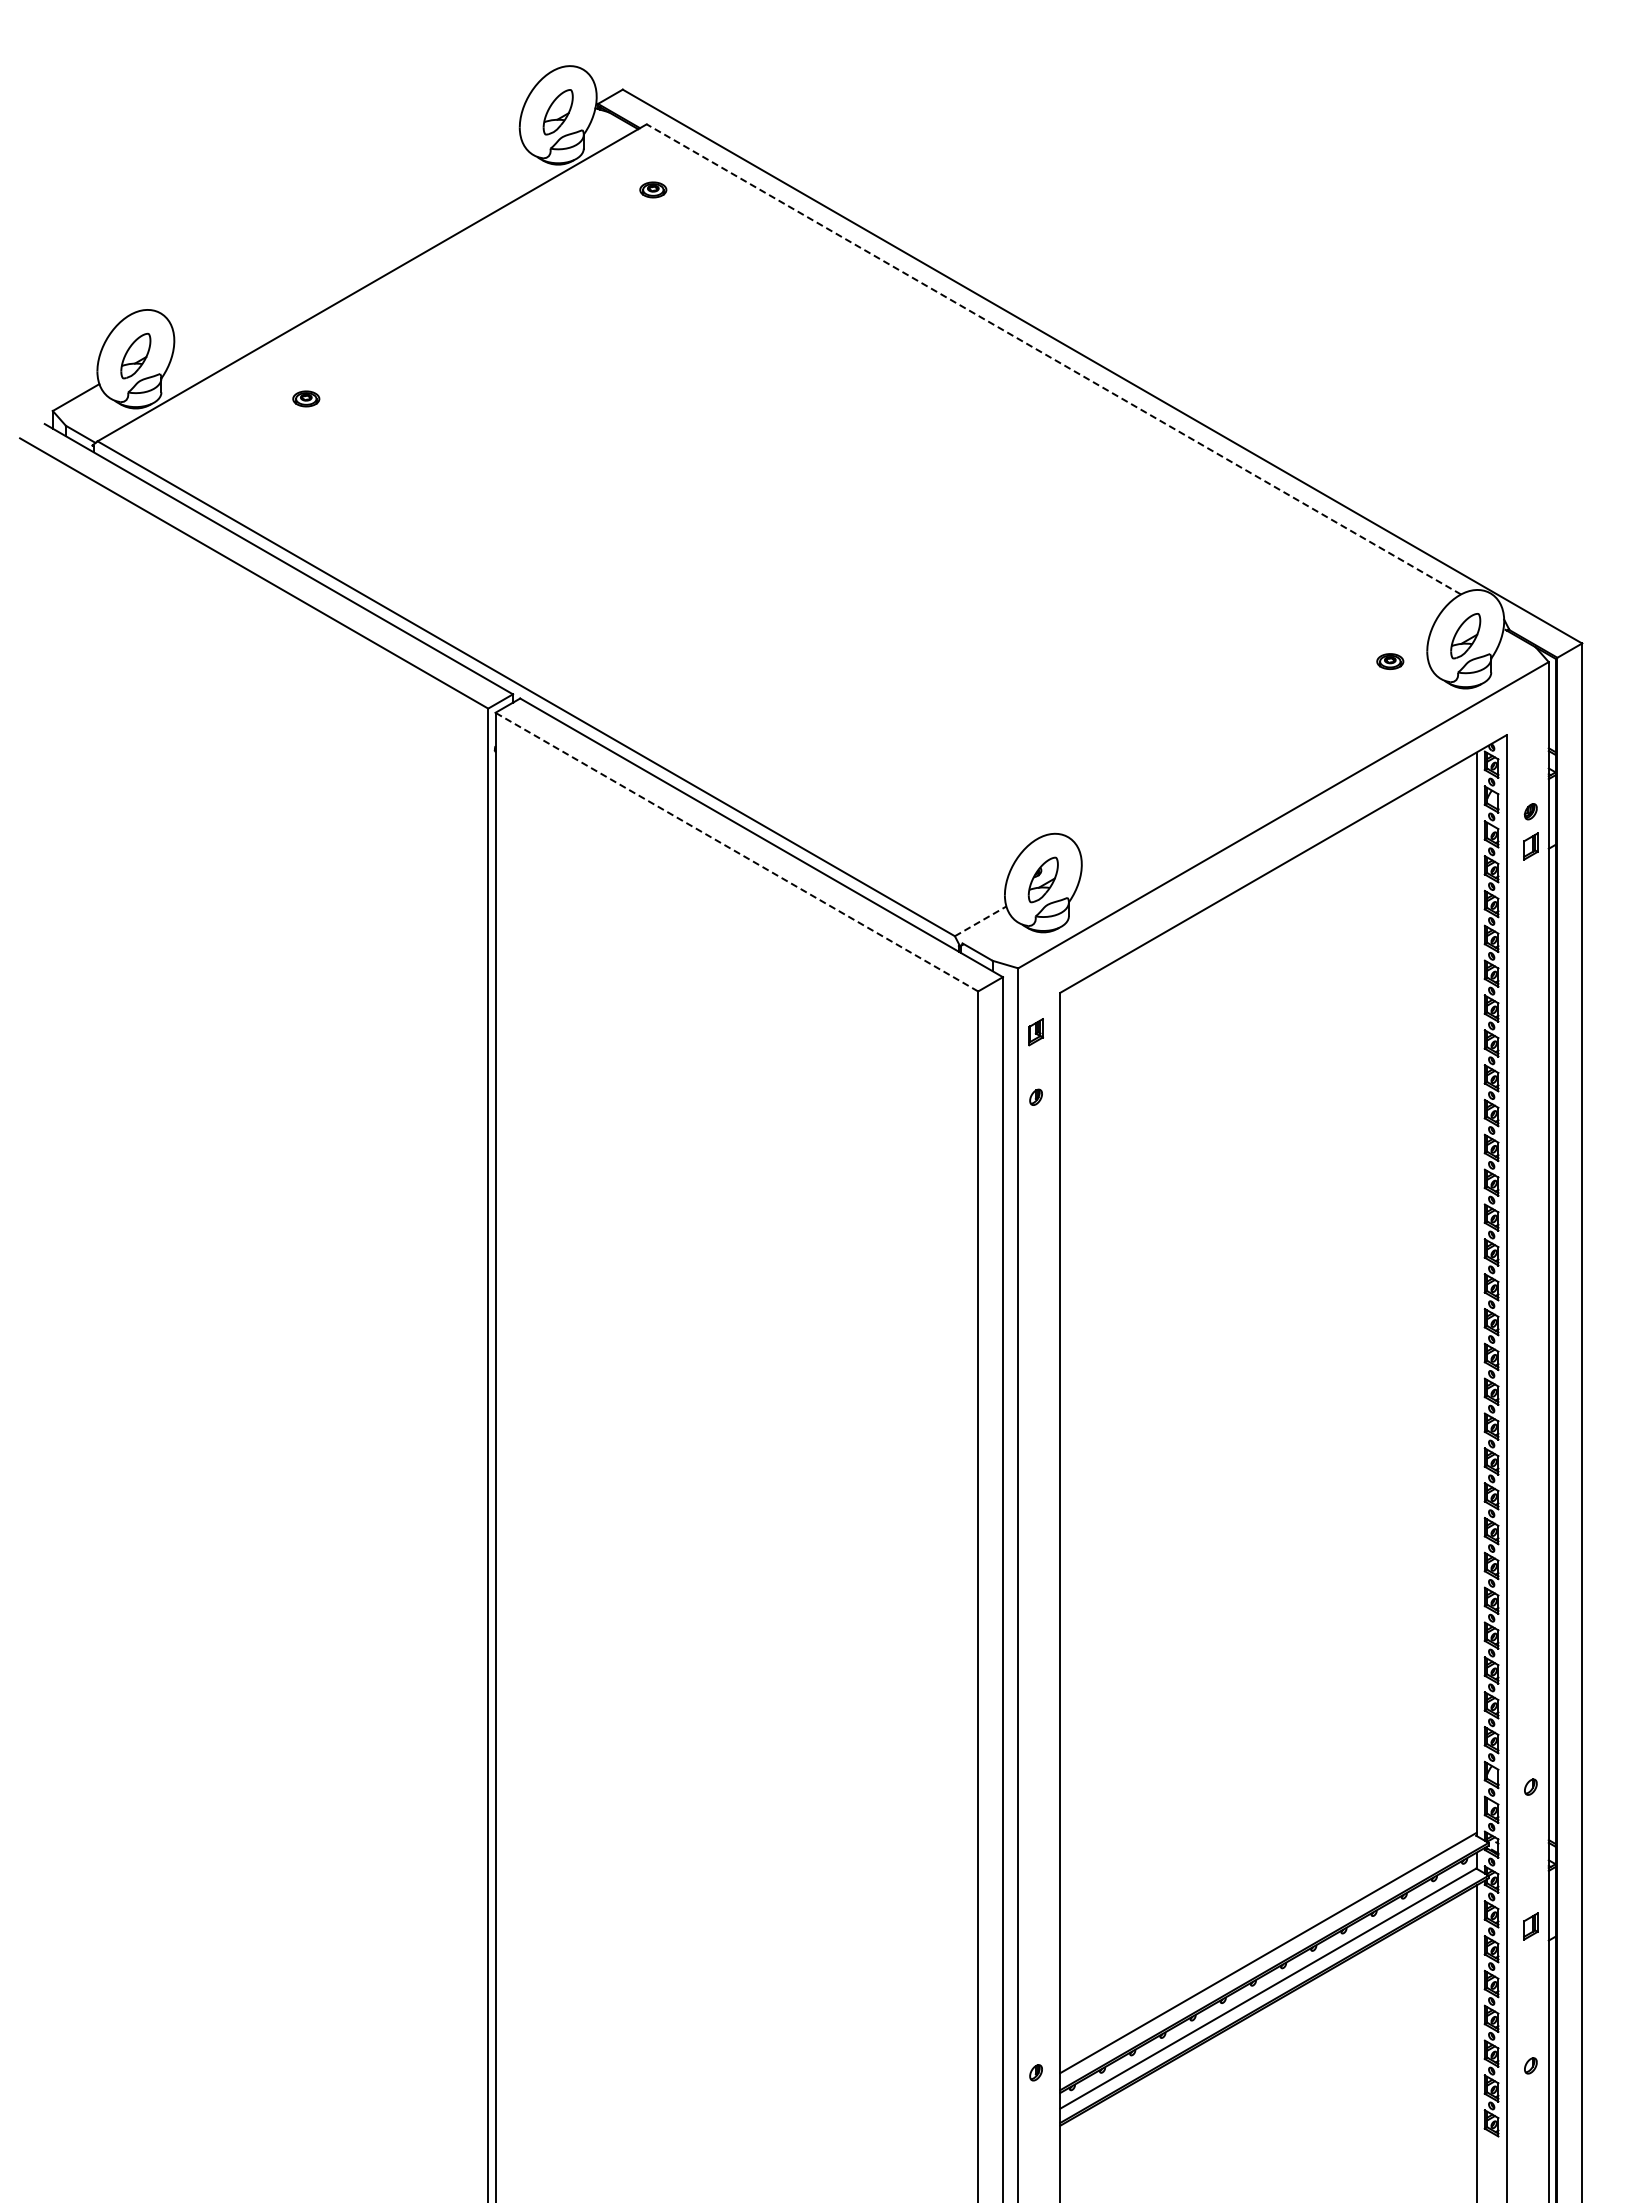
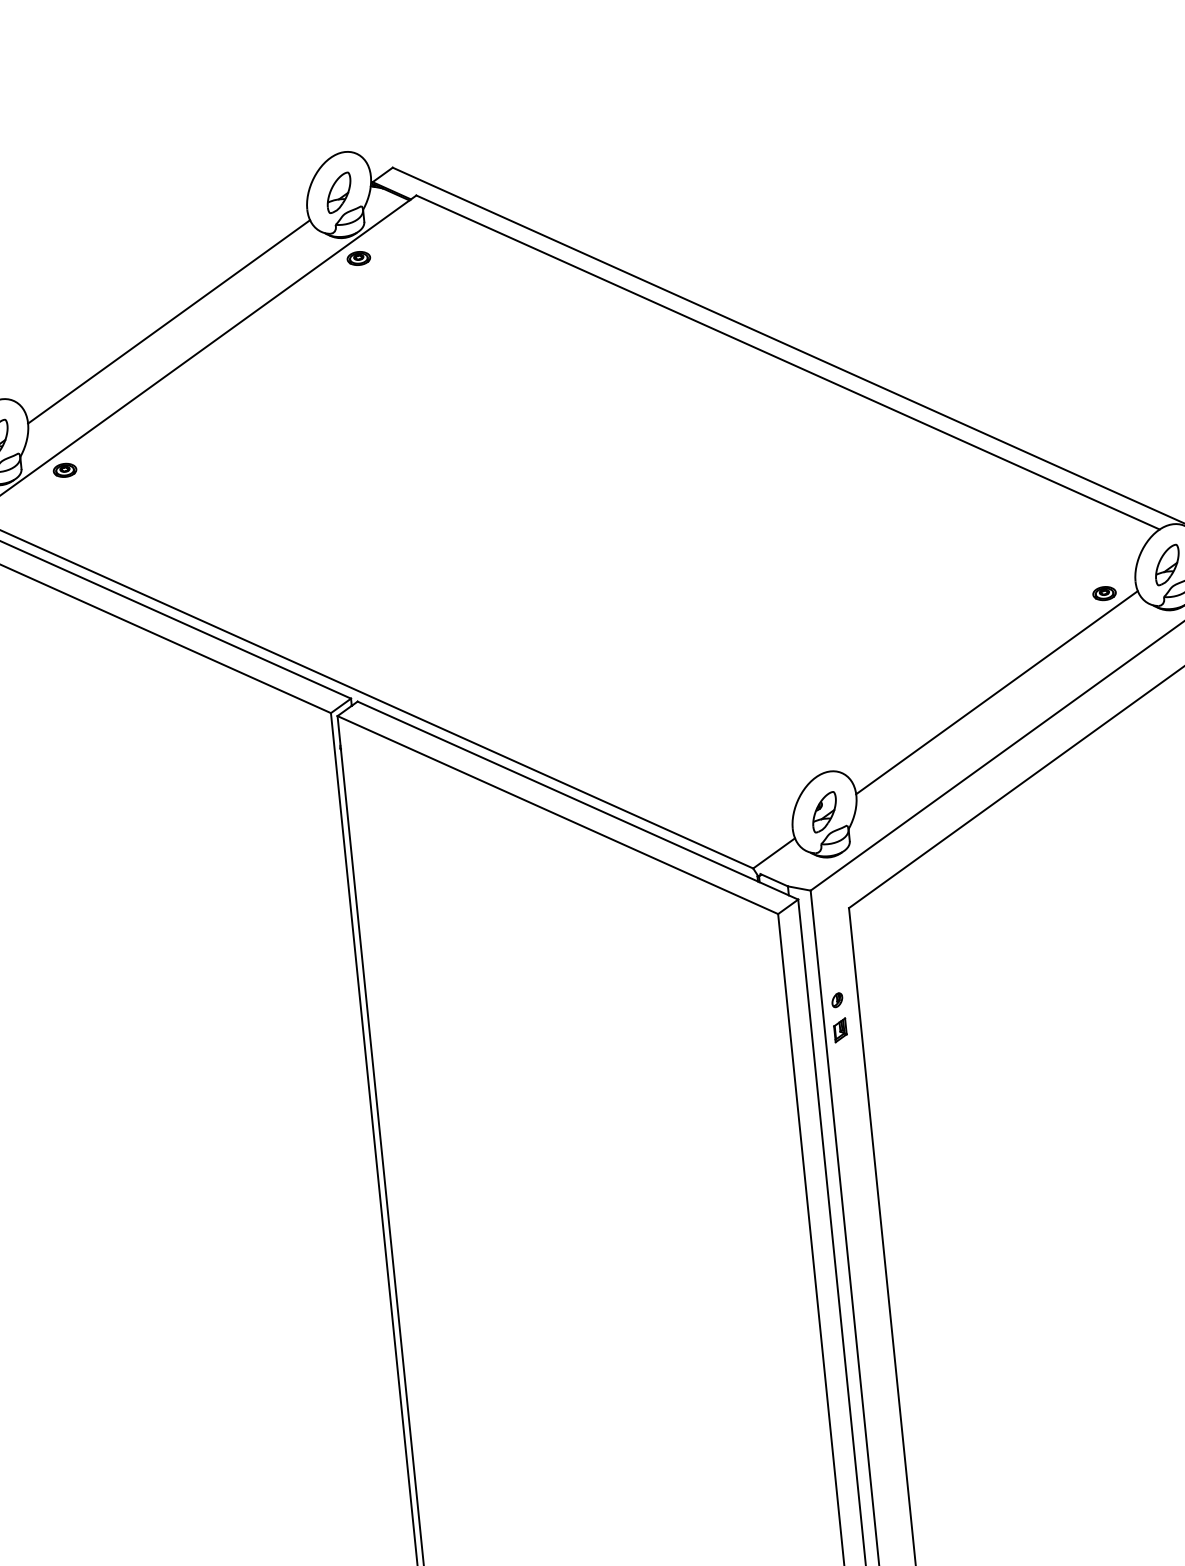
part: (653, 189) -> (359, 258), moved
line: (347, 240) -> (168, 321), added
line: (1053, 359) -> (787, 362), dashed -> solid
part: (306, 398) -> (65, 469), moved
line: (1254, 762) -> (996, 692), added
line: (736, 852) -> (557, 815), dashed -> solid
line: (980, 921) -> (774, 853), dashed -> solid
part: (1035, 1032) -> (839, 1030), moved

